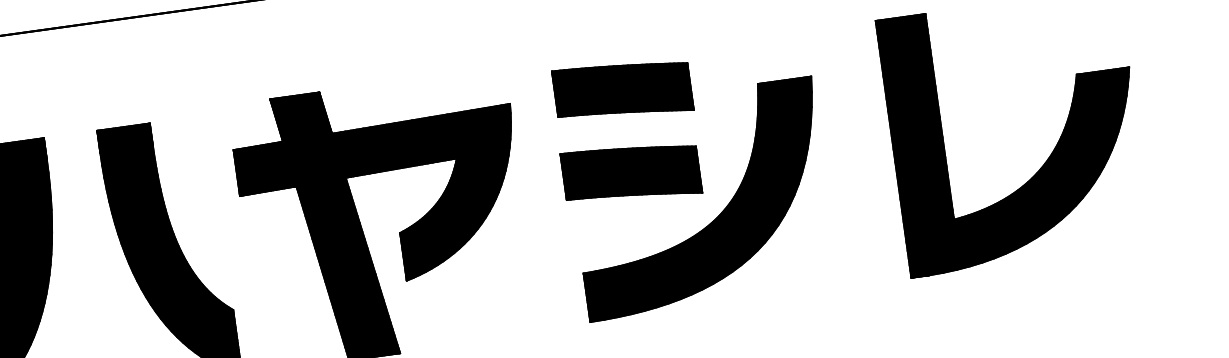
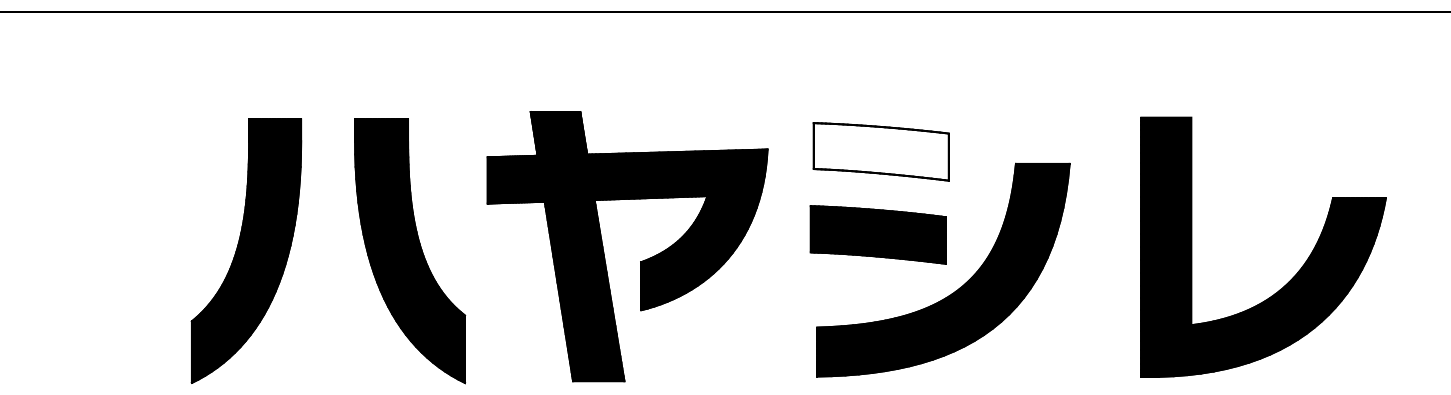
fill: (622, 90) -> (880, 151), removed

